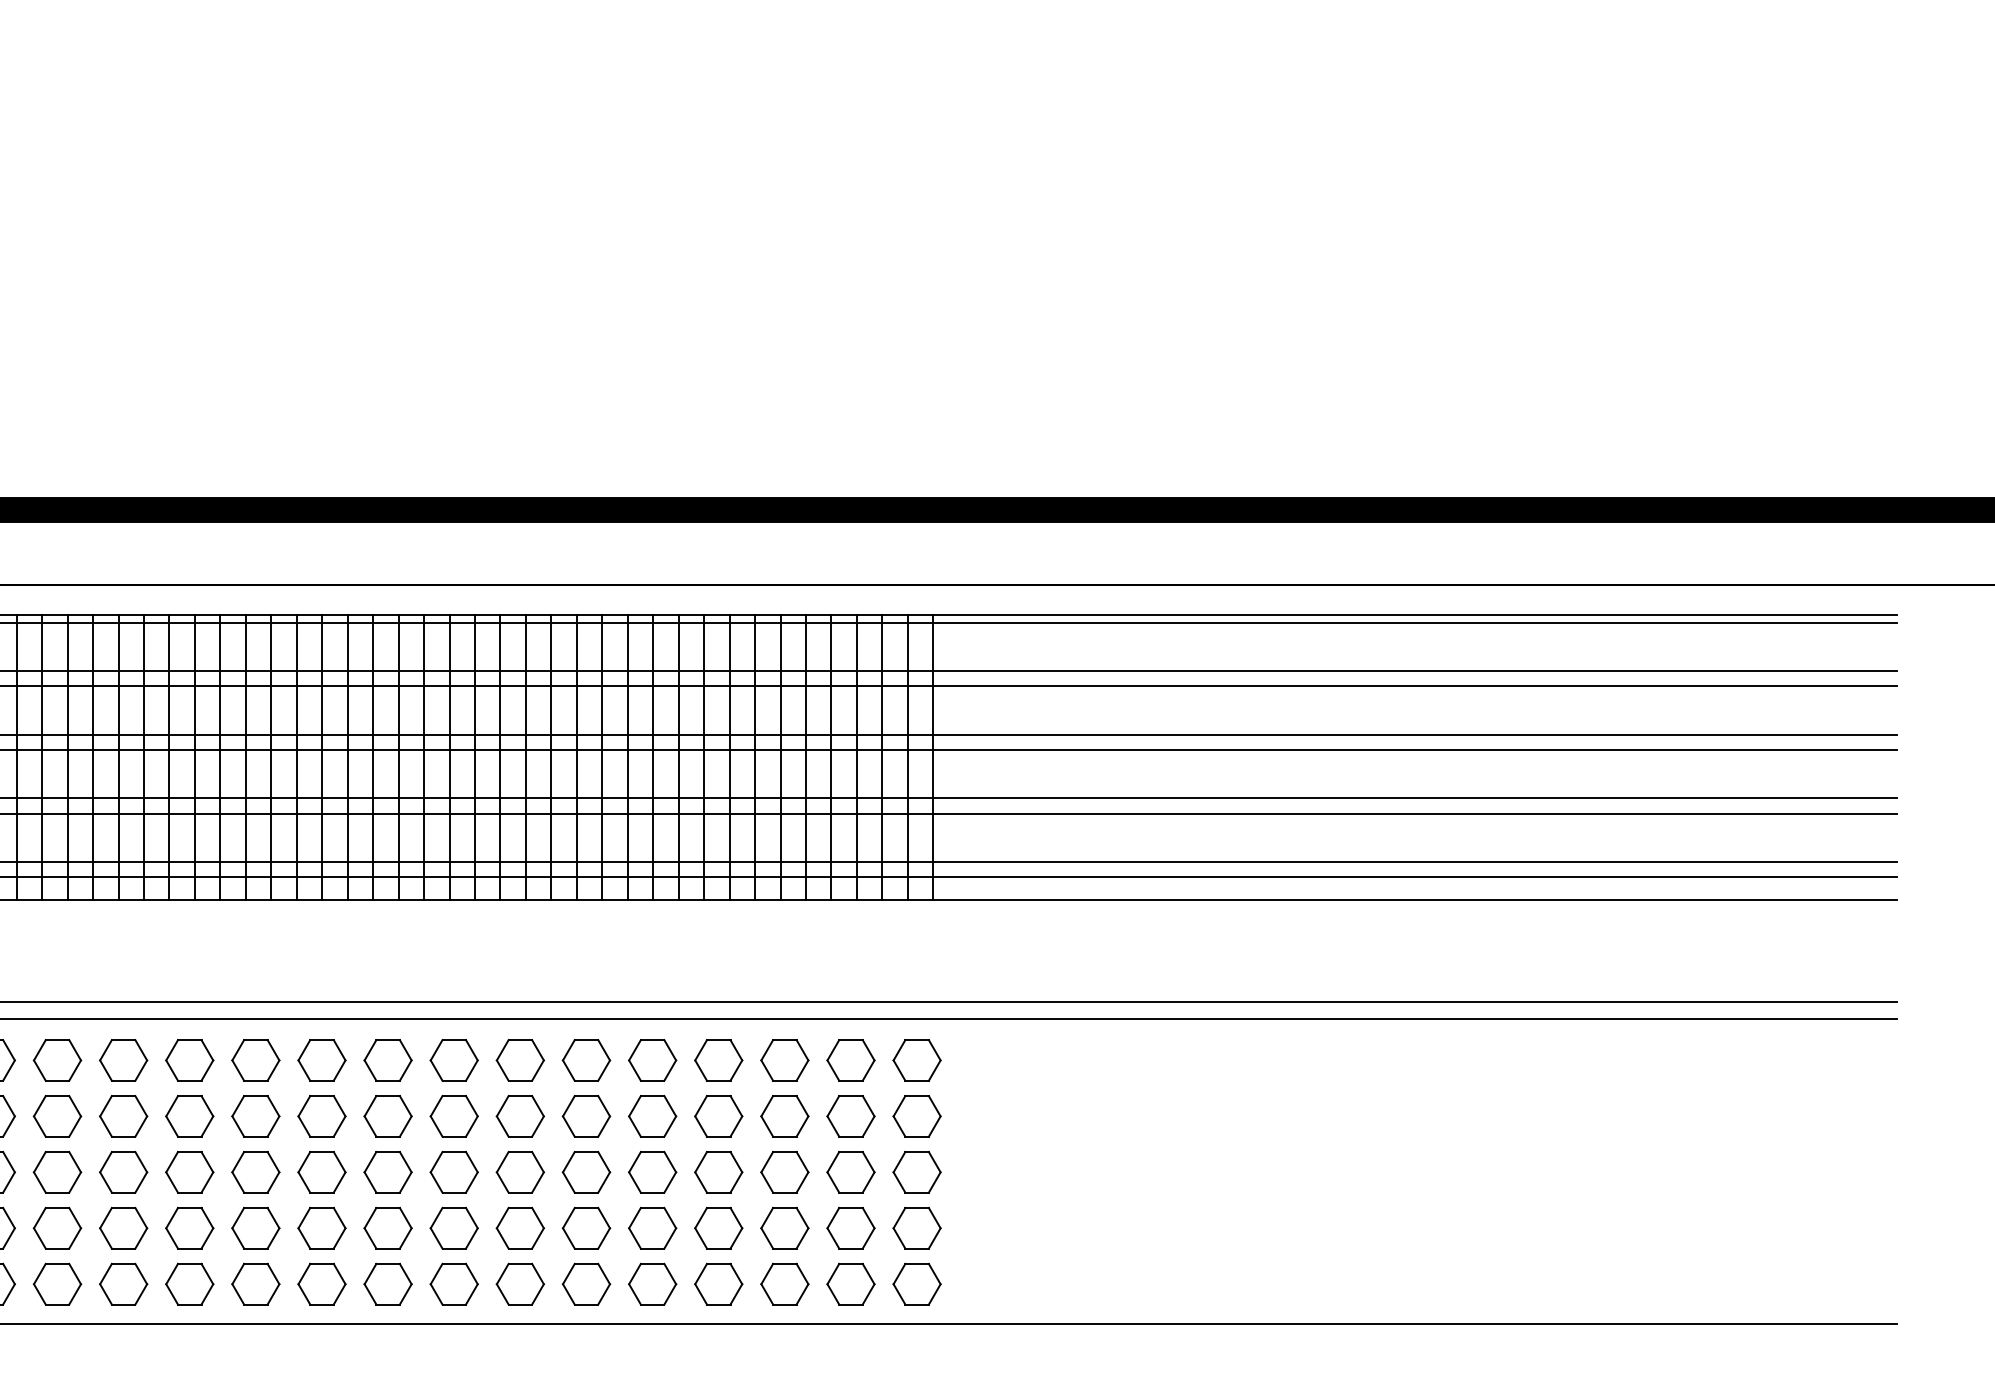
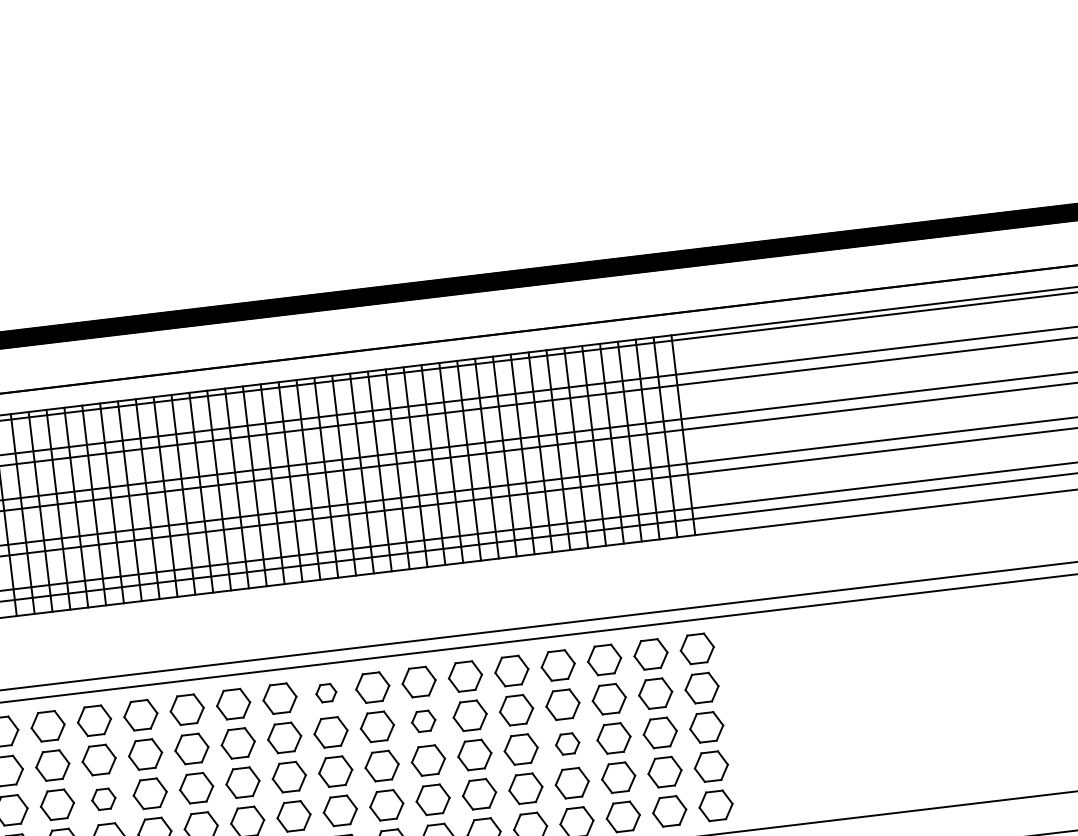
part: (387, 1060) -> (325, 693), size x0.6
part: (519, 1116) -> (423, 721), size x0.7
part: (57, 1172) -> (103, 799), size x0.7
part: (718, 1172) -> (567, 744), size x0.7

